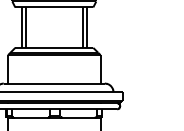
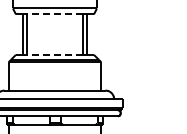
line: (53, 7) -> (54, 14), solid -> dashed
line: (53, 47) -> (54, 54), solid -> dashed

